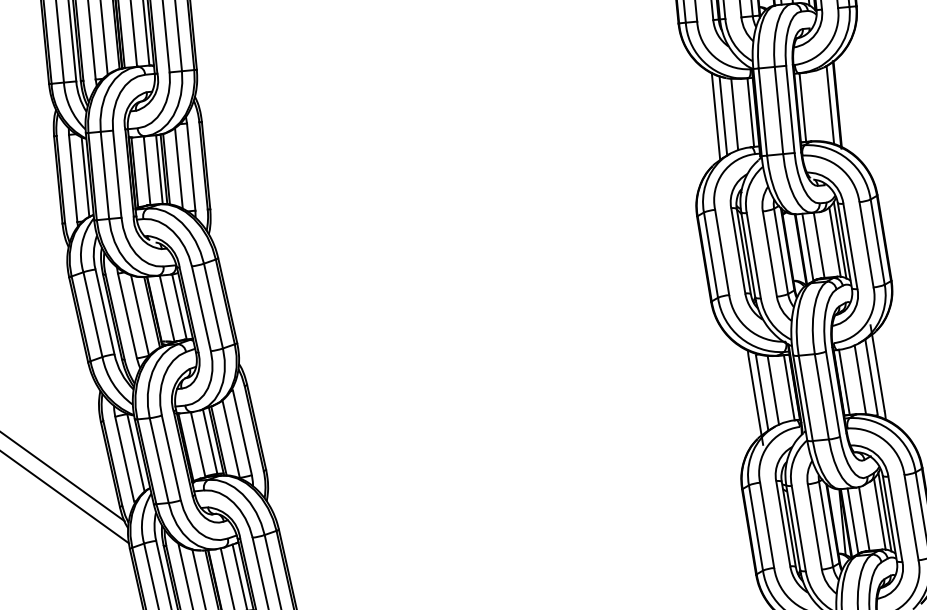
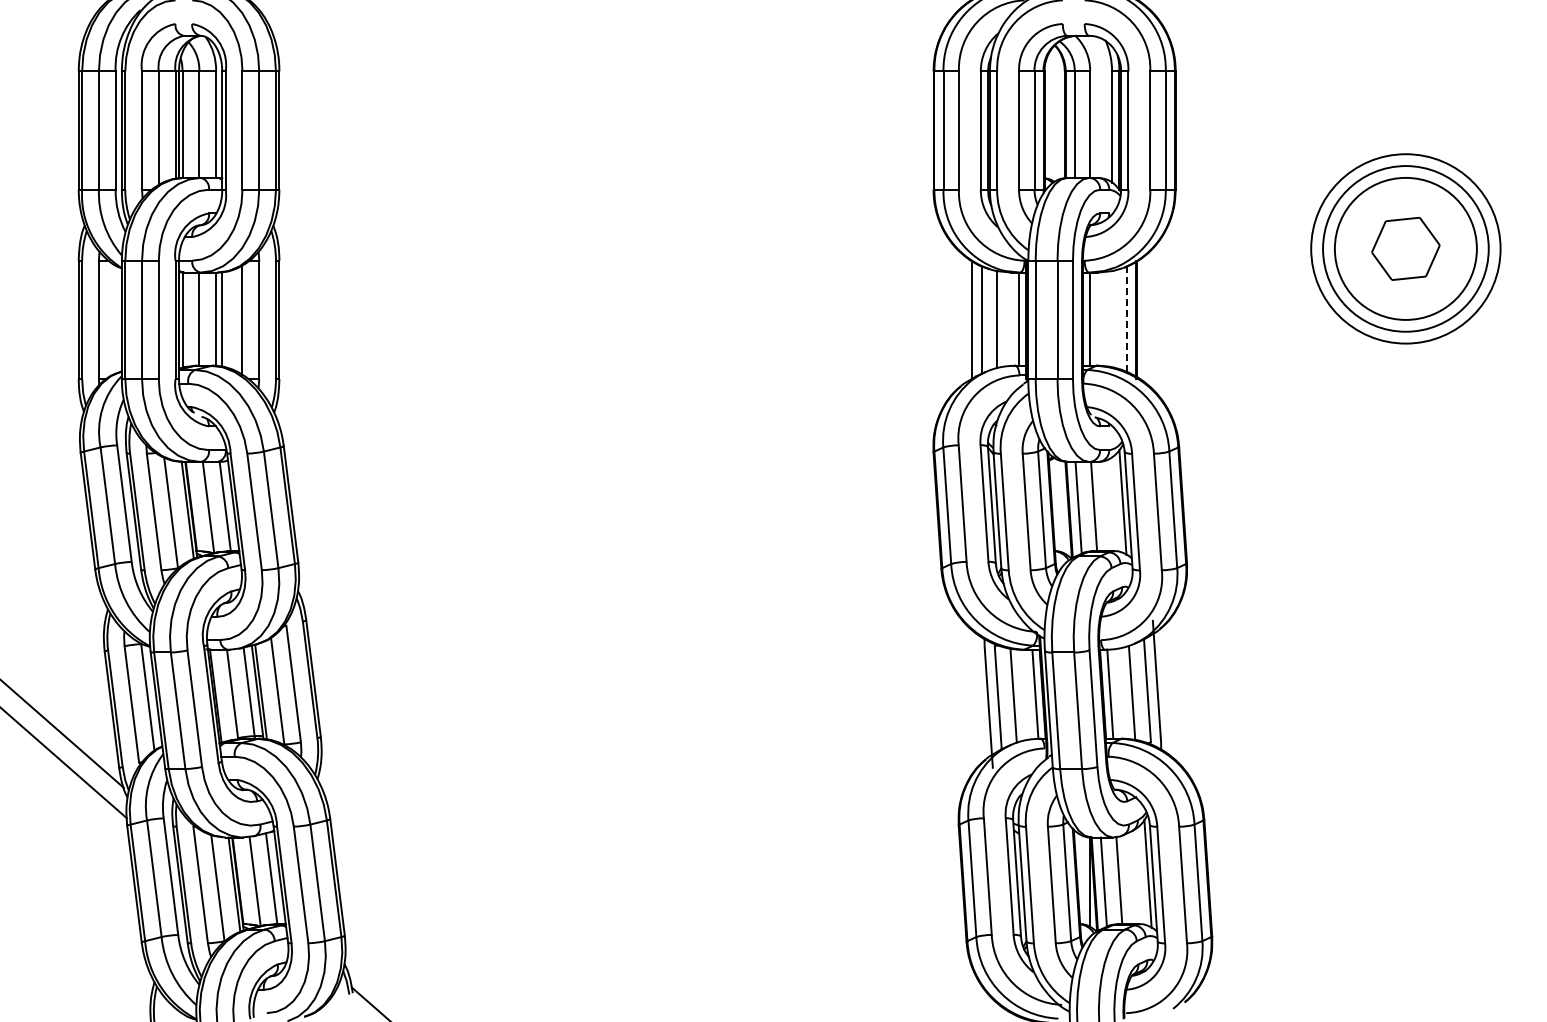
line: (830, 104) -> (1127, 318), solid -> dashed
line: (166, 169) -> (225, 319), removed
line: (85, 176) -> (115, 319), removed
line: (834, 242) -> (1115, 504), removed
line: (879, 514) -> (1140, 876), removed

